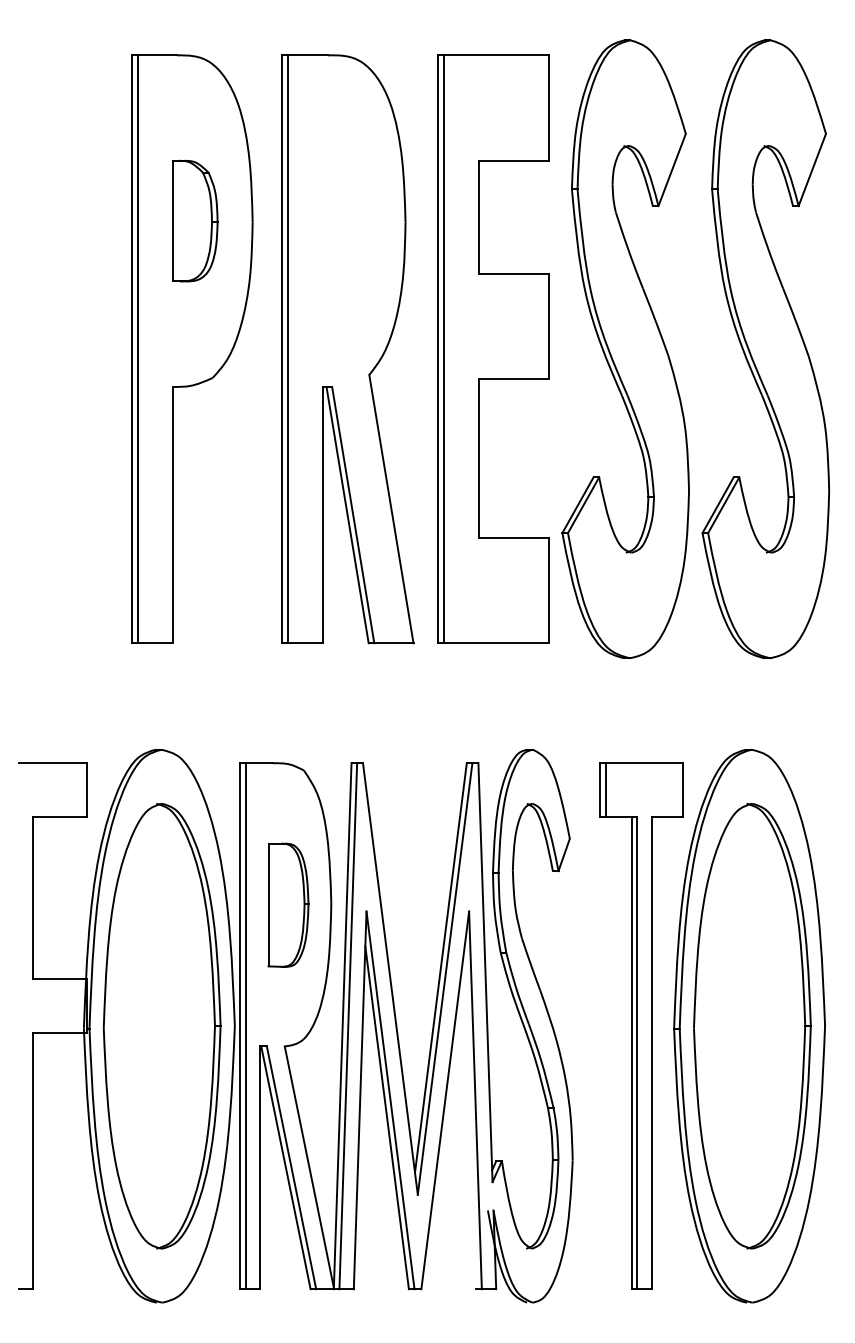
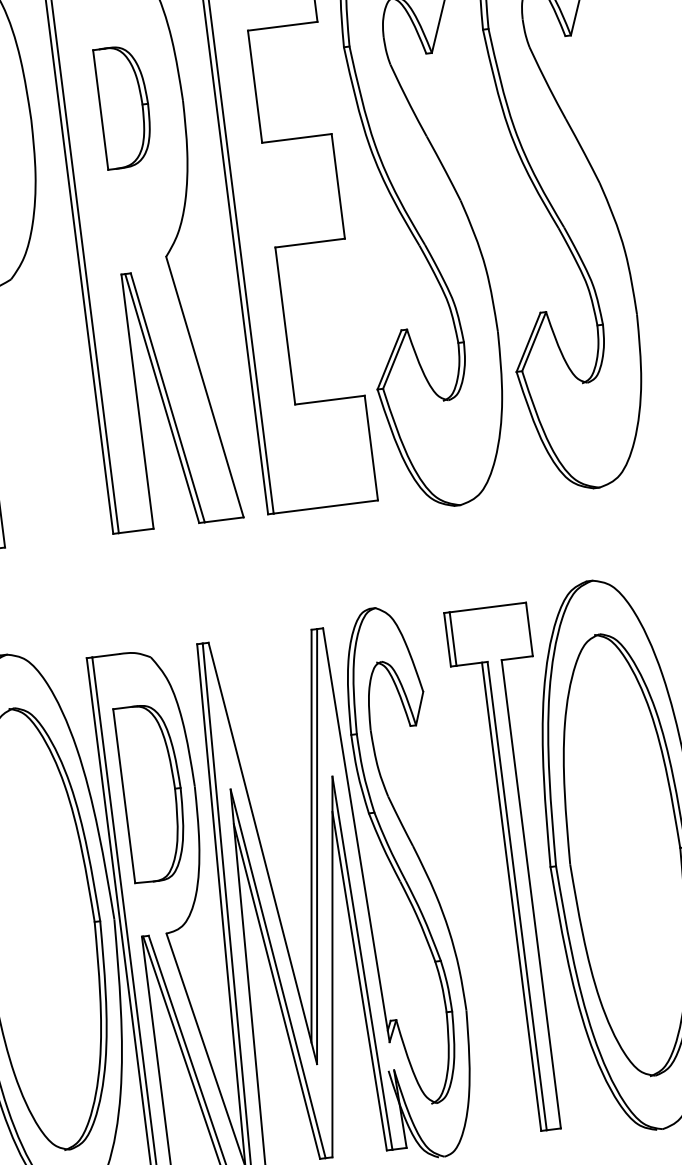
part: (346, 220) -> (124, 106), added
part: (288, 905) -> (152, 793), size x1.43
line: (470, 1117) -> (359, 980), added

